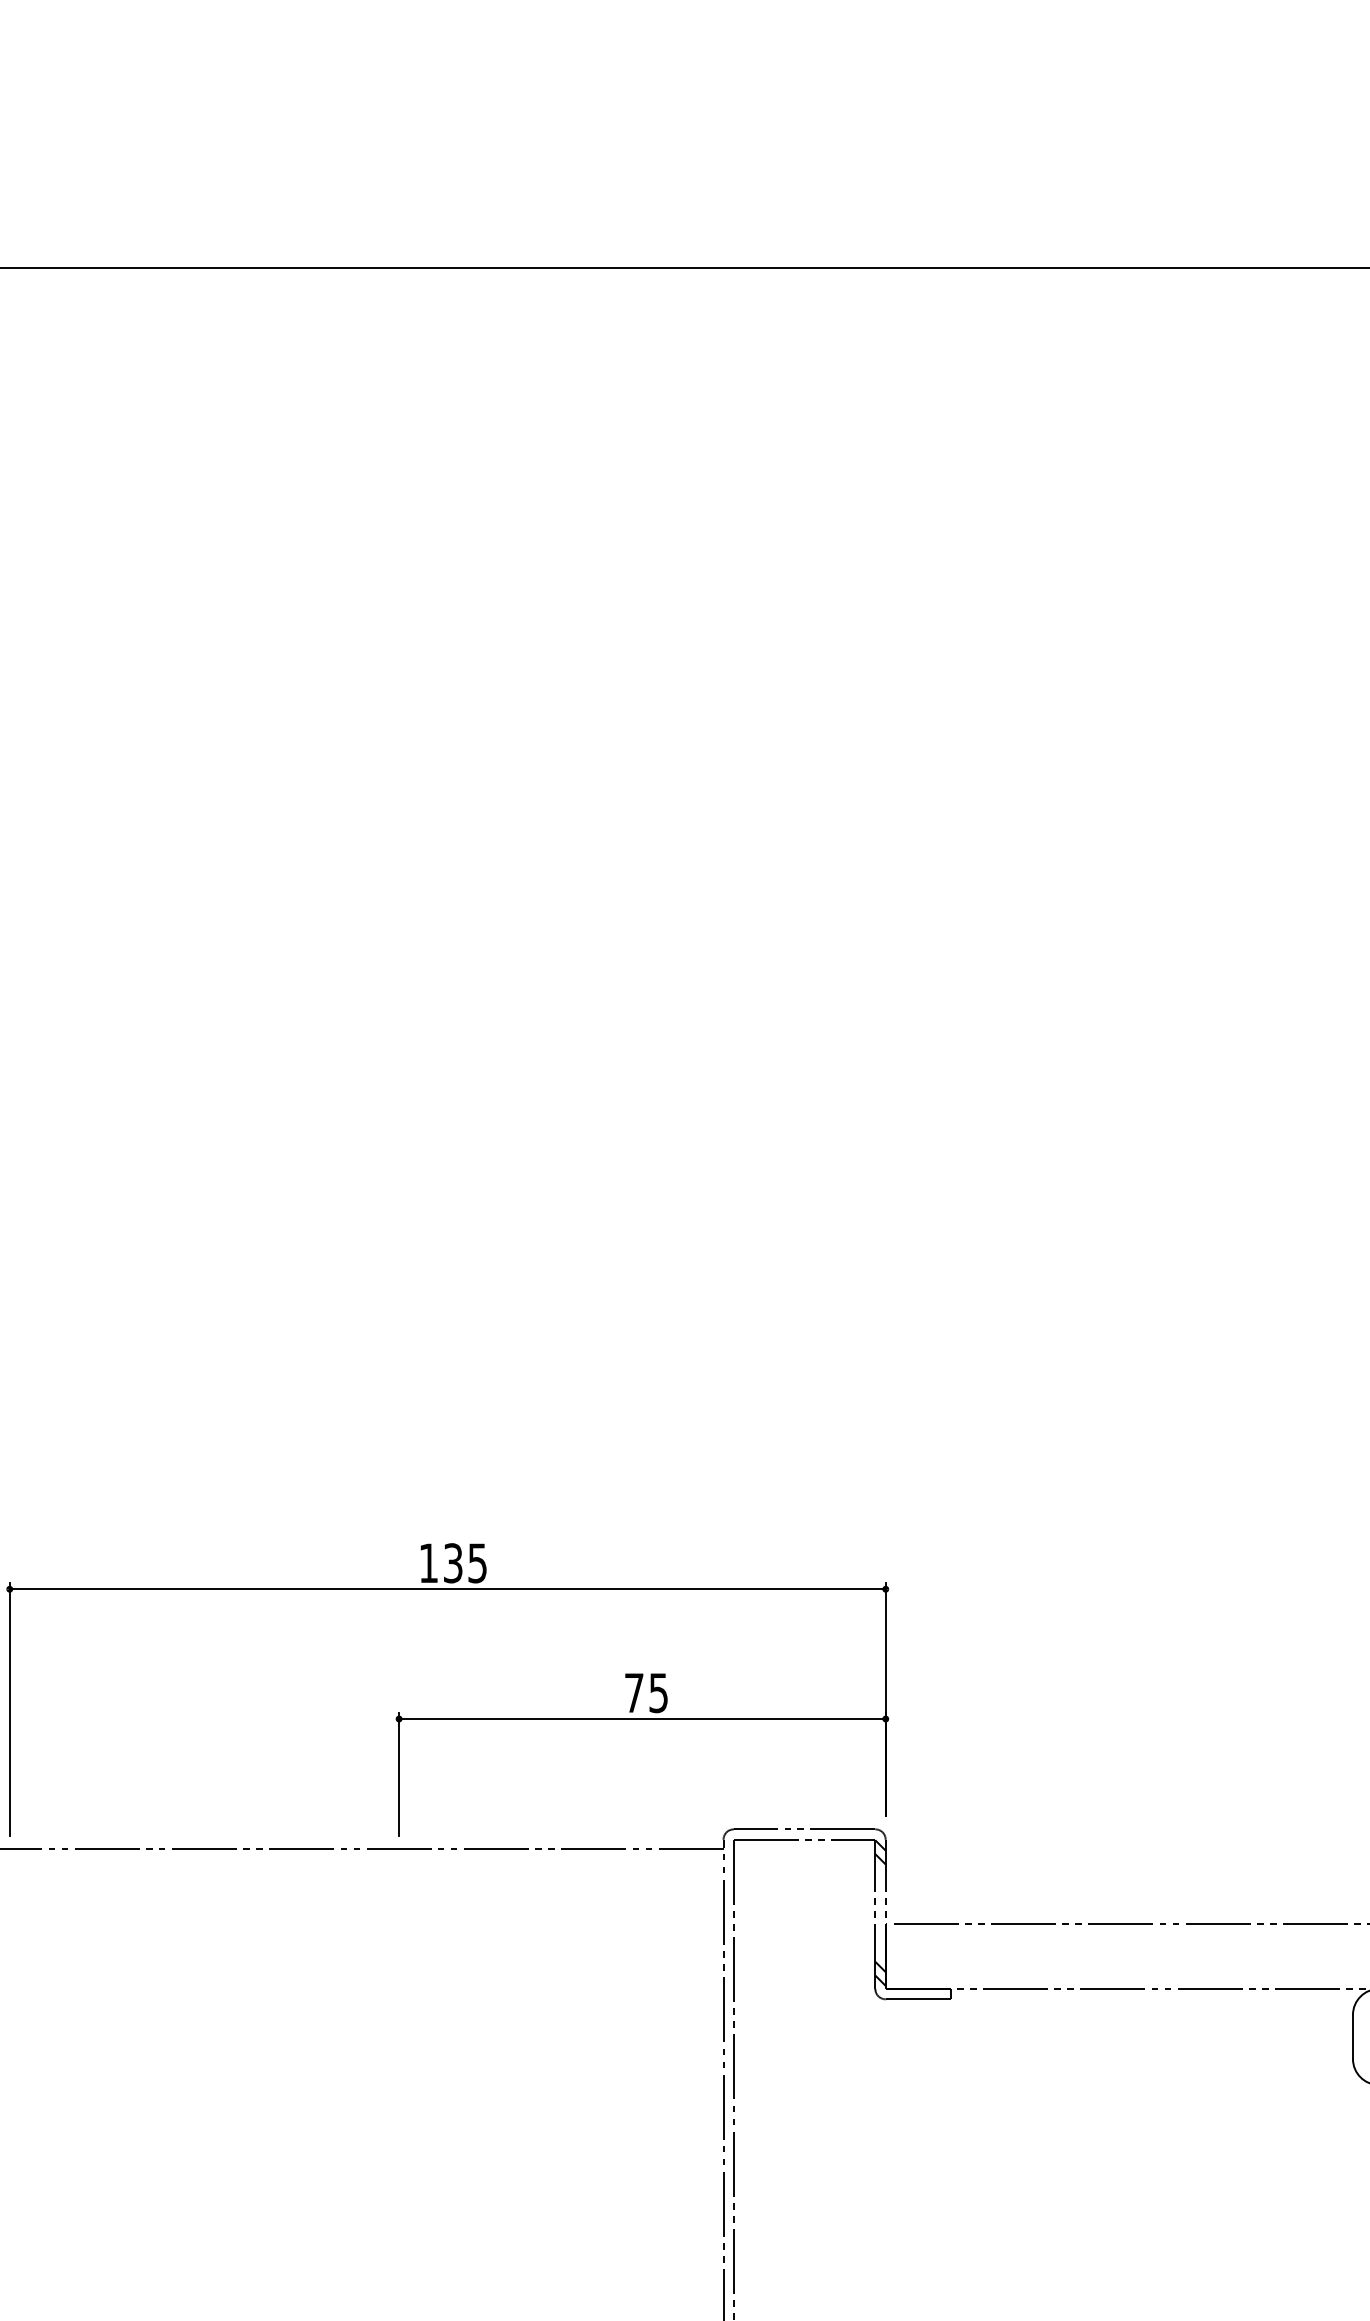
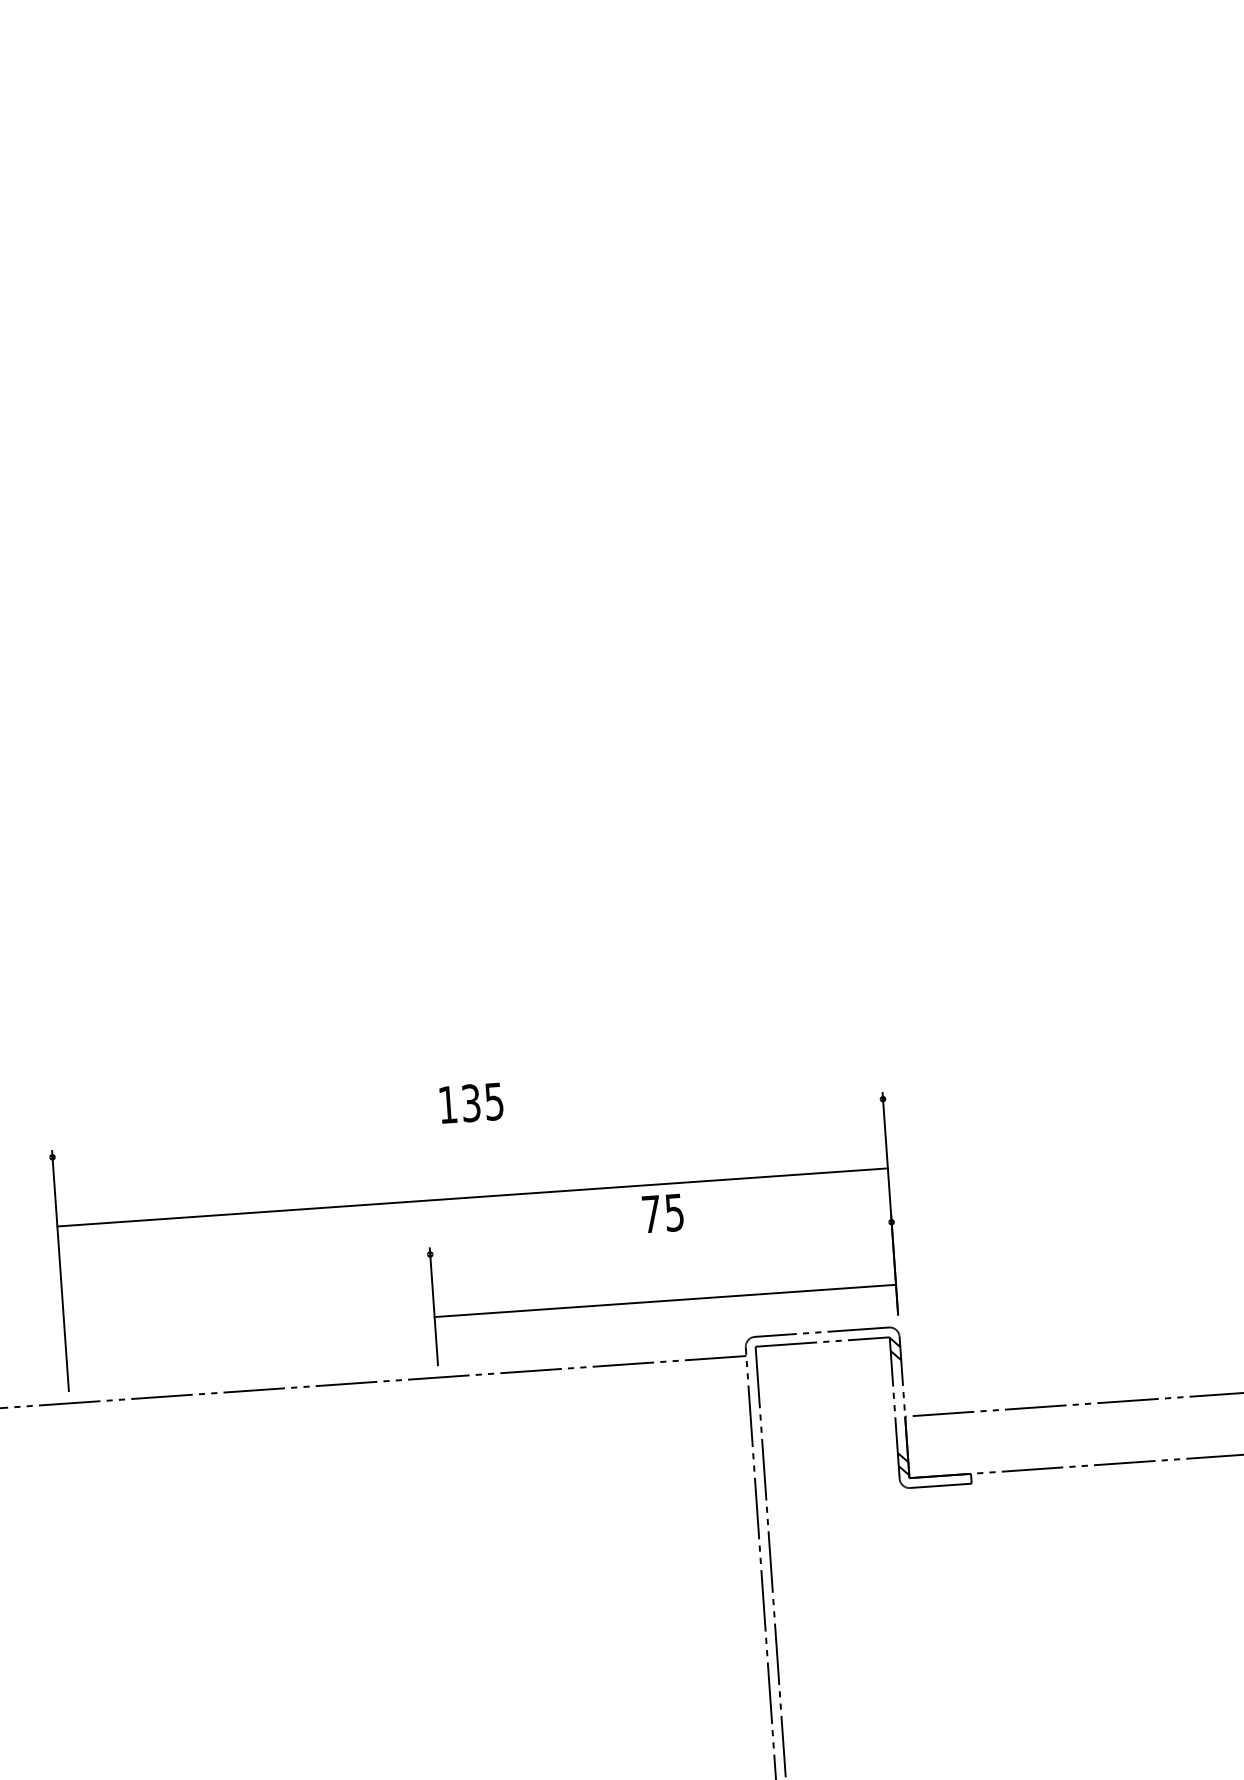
line: (447, 1589) -> (472, 1197), moved
line: (642, 1719) -> (665, 1301), moved

